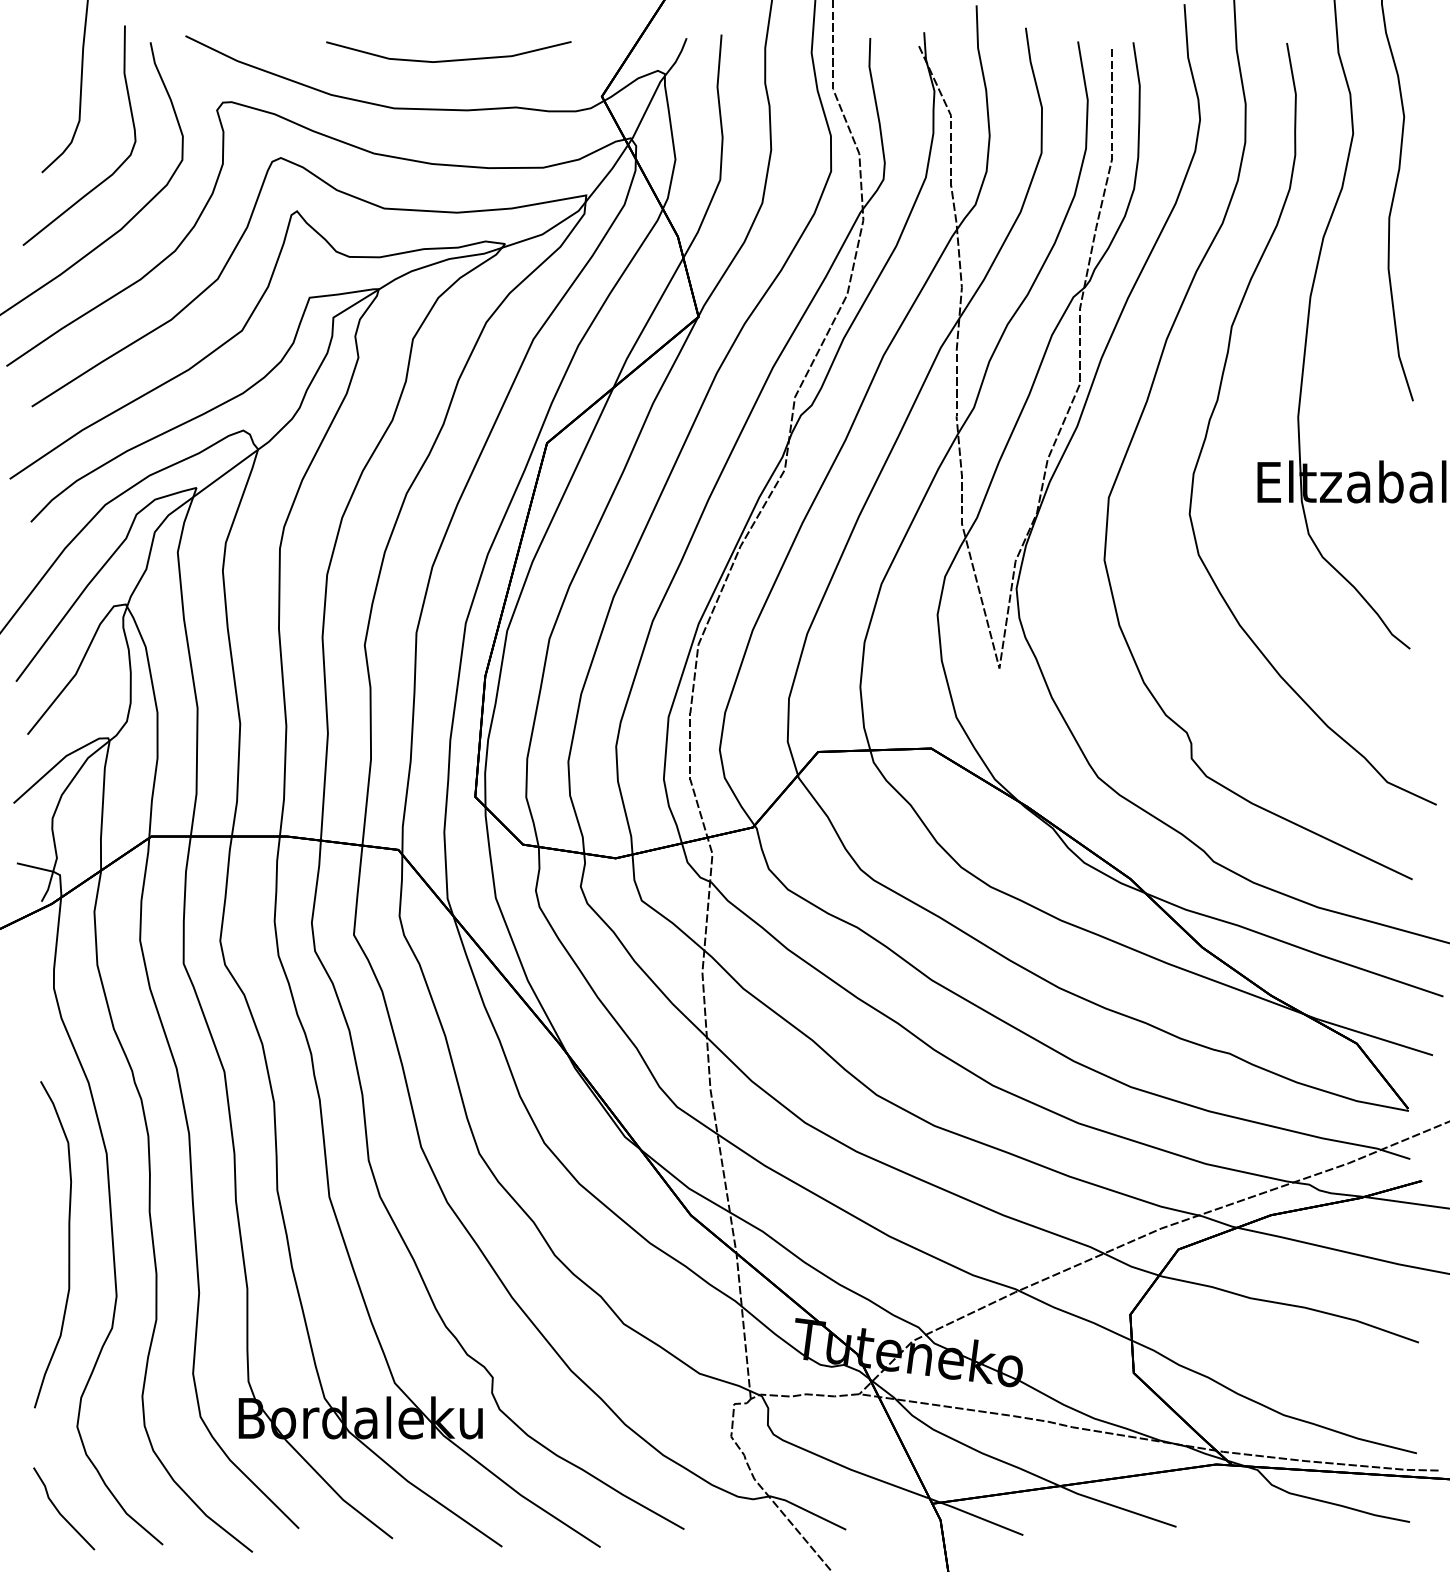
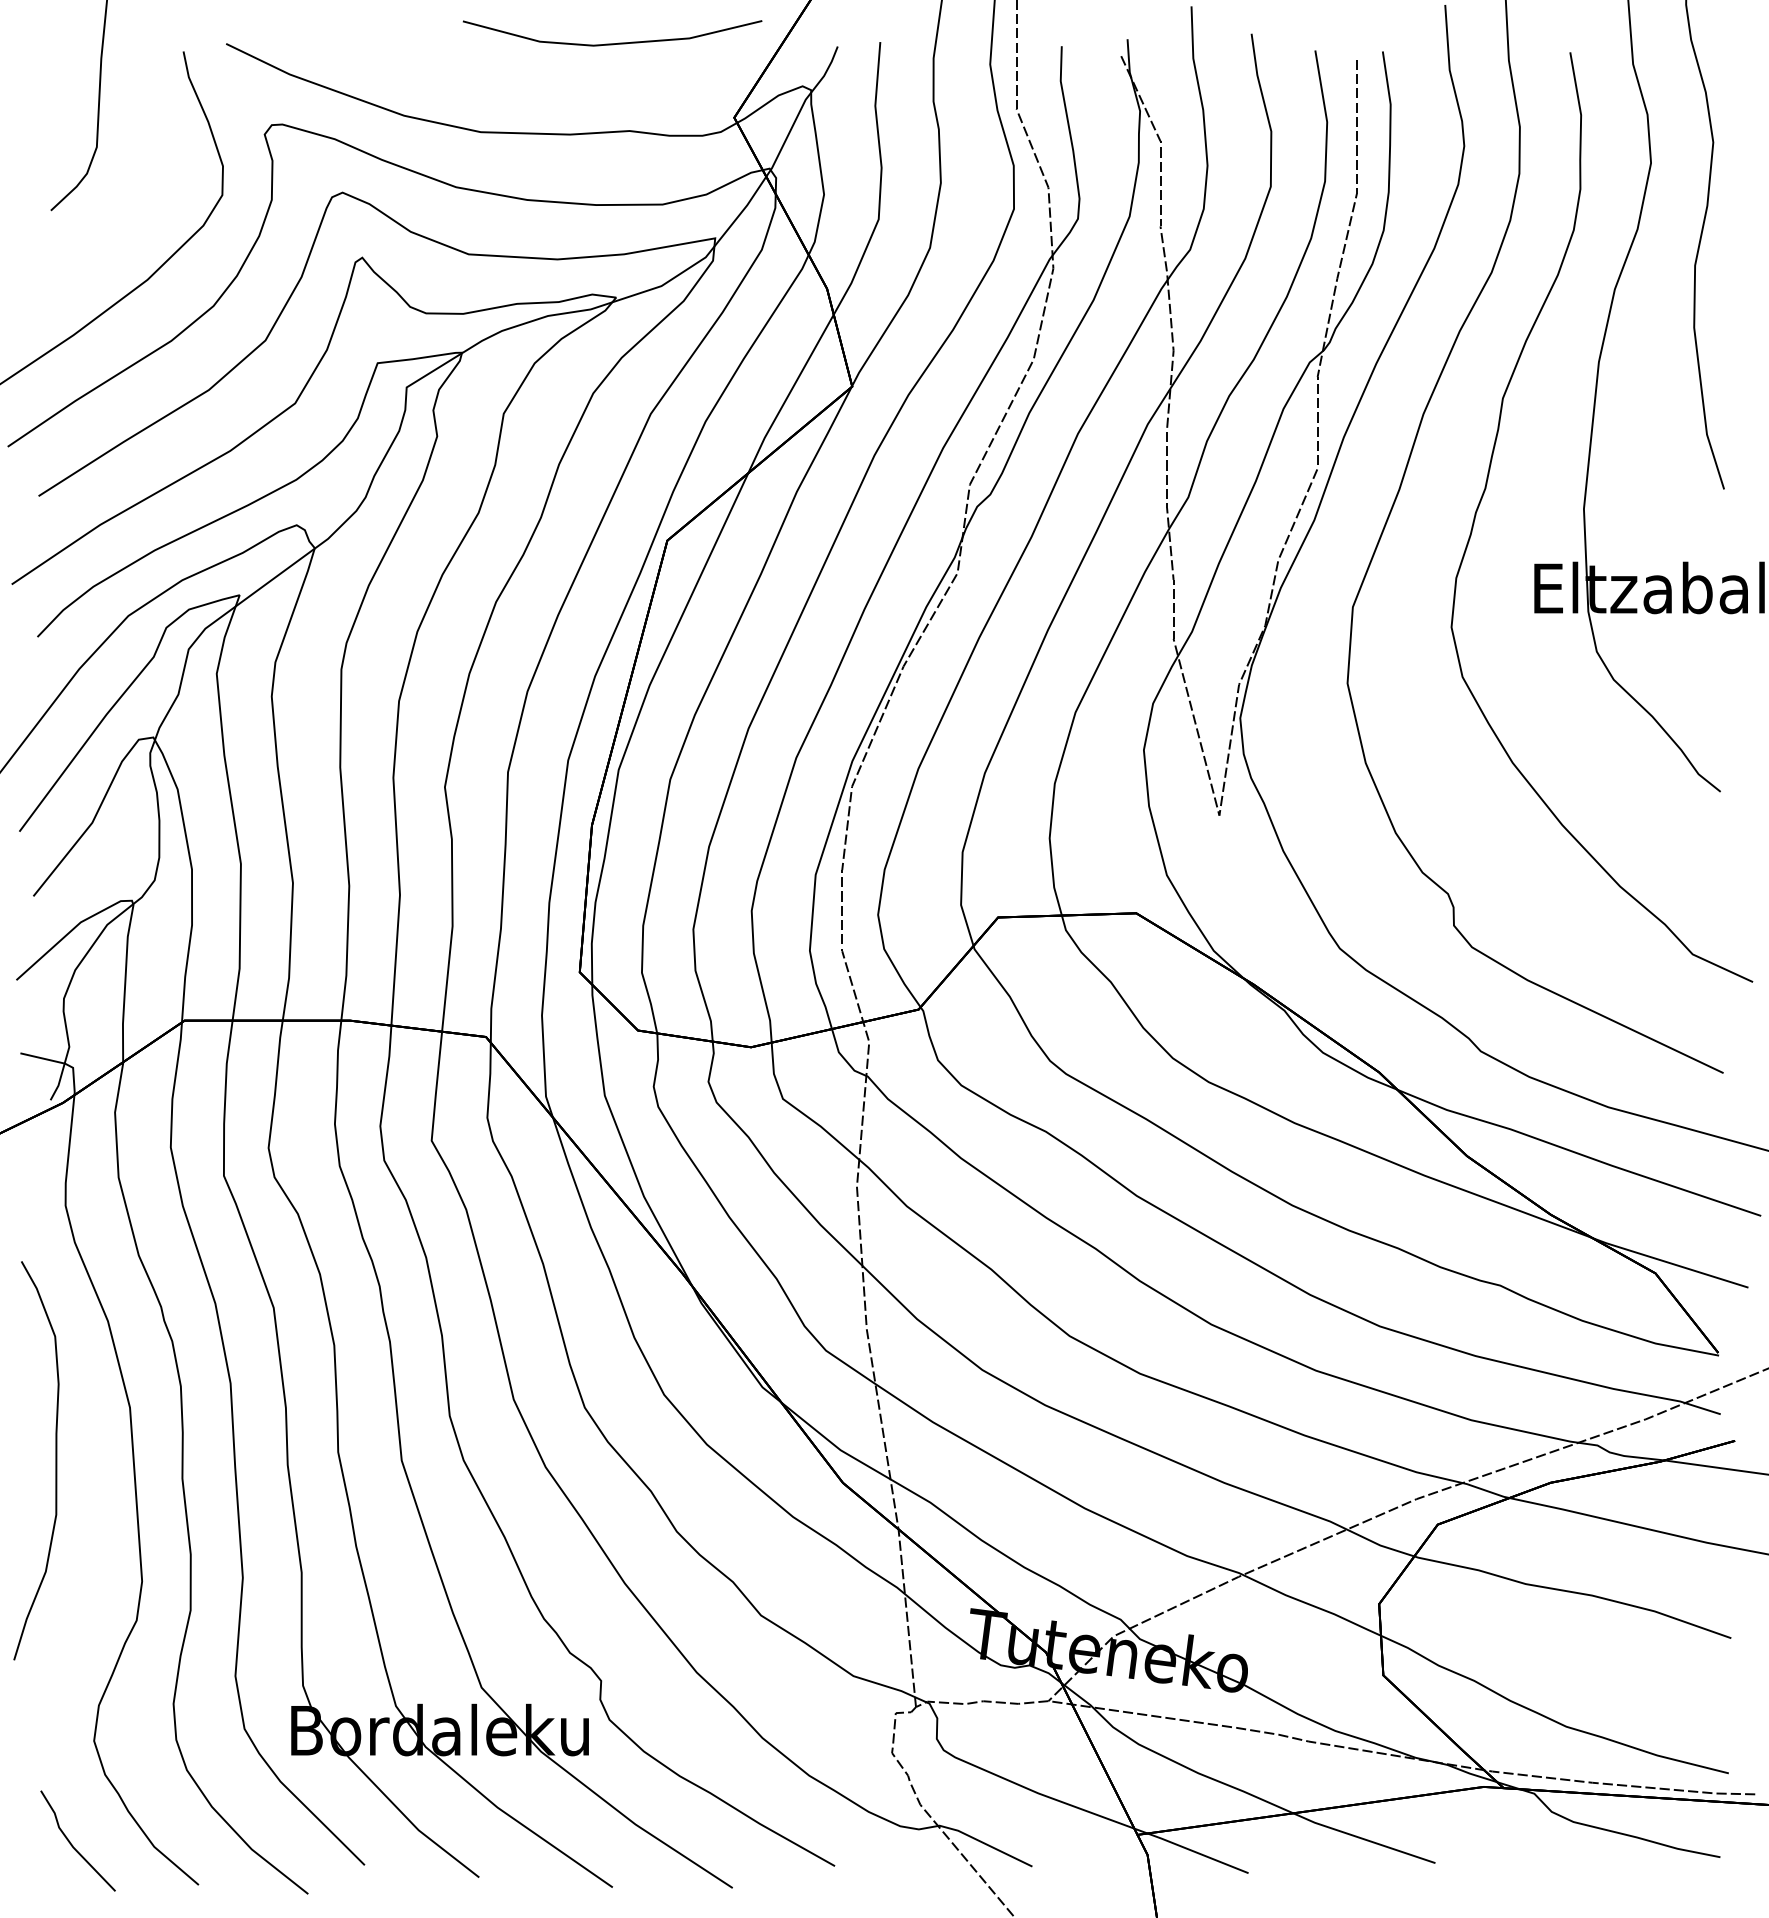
line: (448, 60) -> (612, 43), moved
curve: (114, 170) -> (139, 208), removed
curve: (68, 1244) -> (55, 1460), moved

